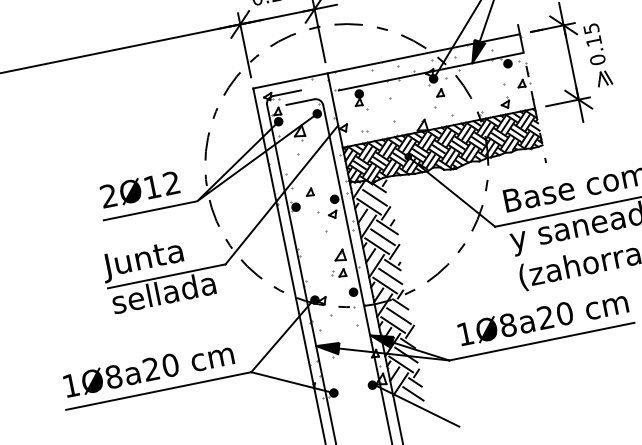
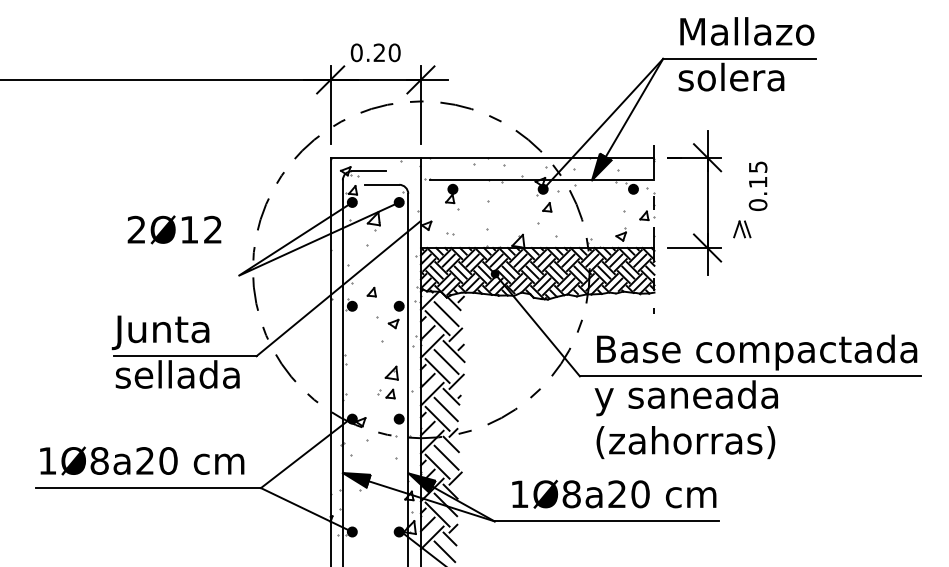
text: (593, 43) -> (757, 185), moved
text: (139, 189) -> (174, 229), moved
line: (150, 210) -> (181, 275), removed

